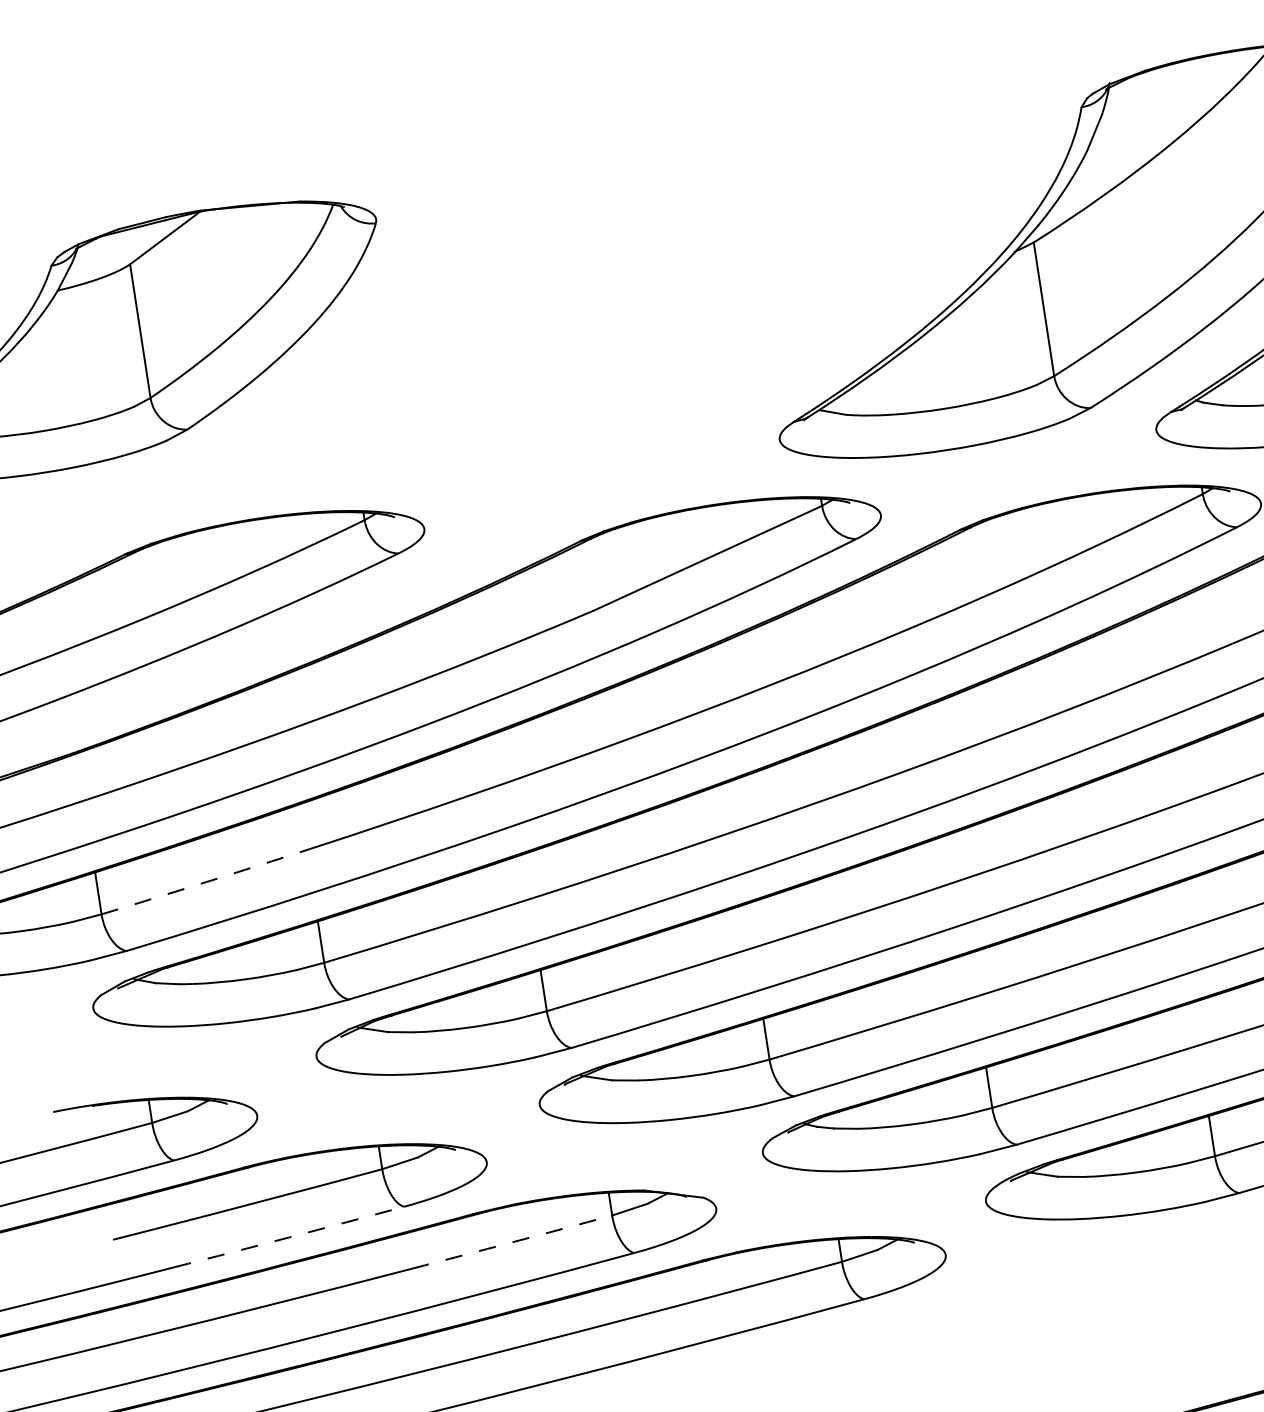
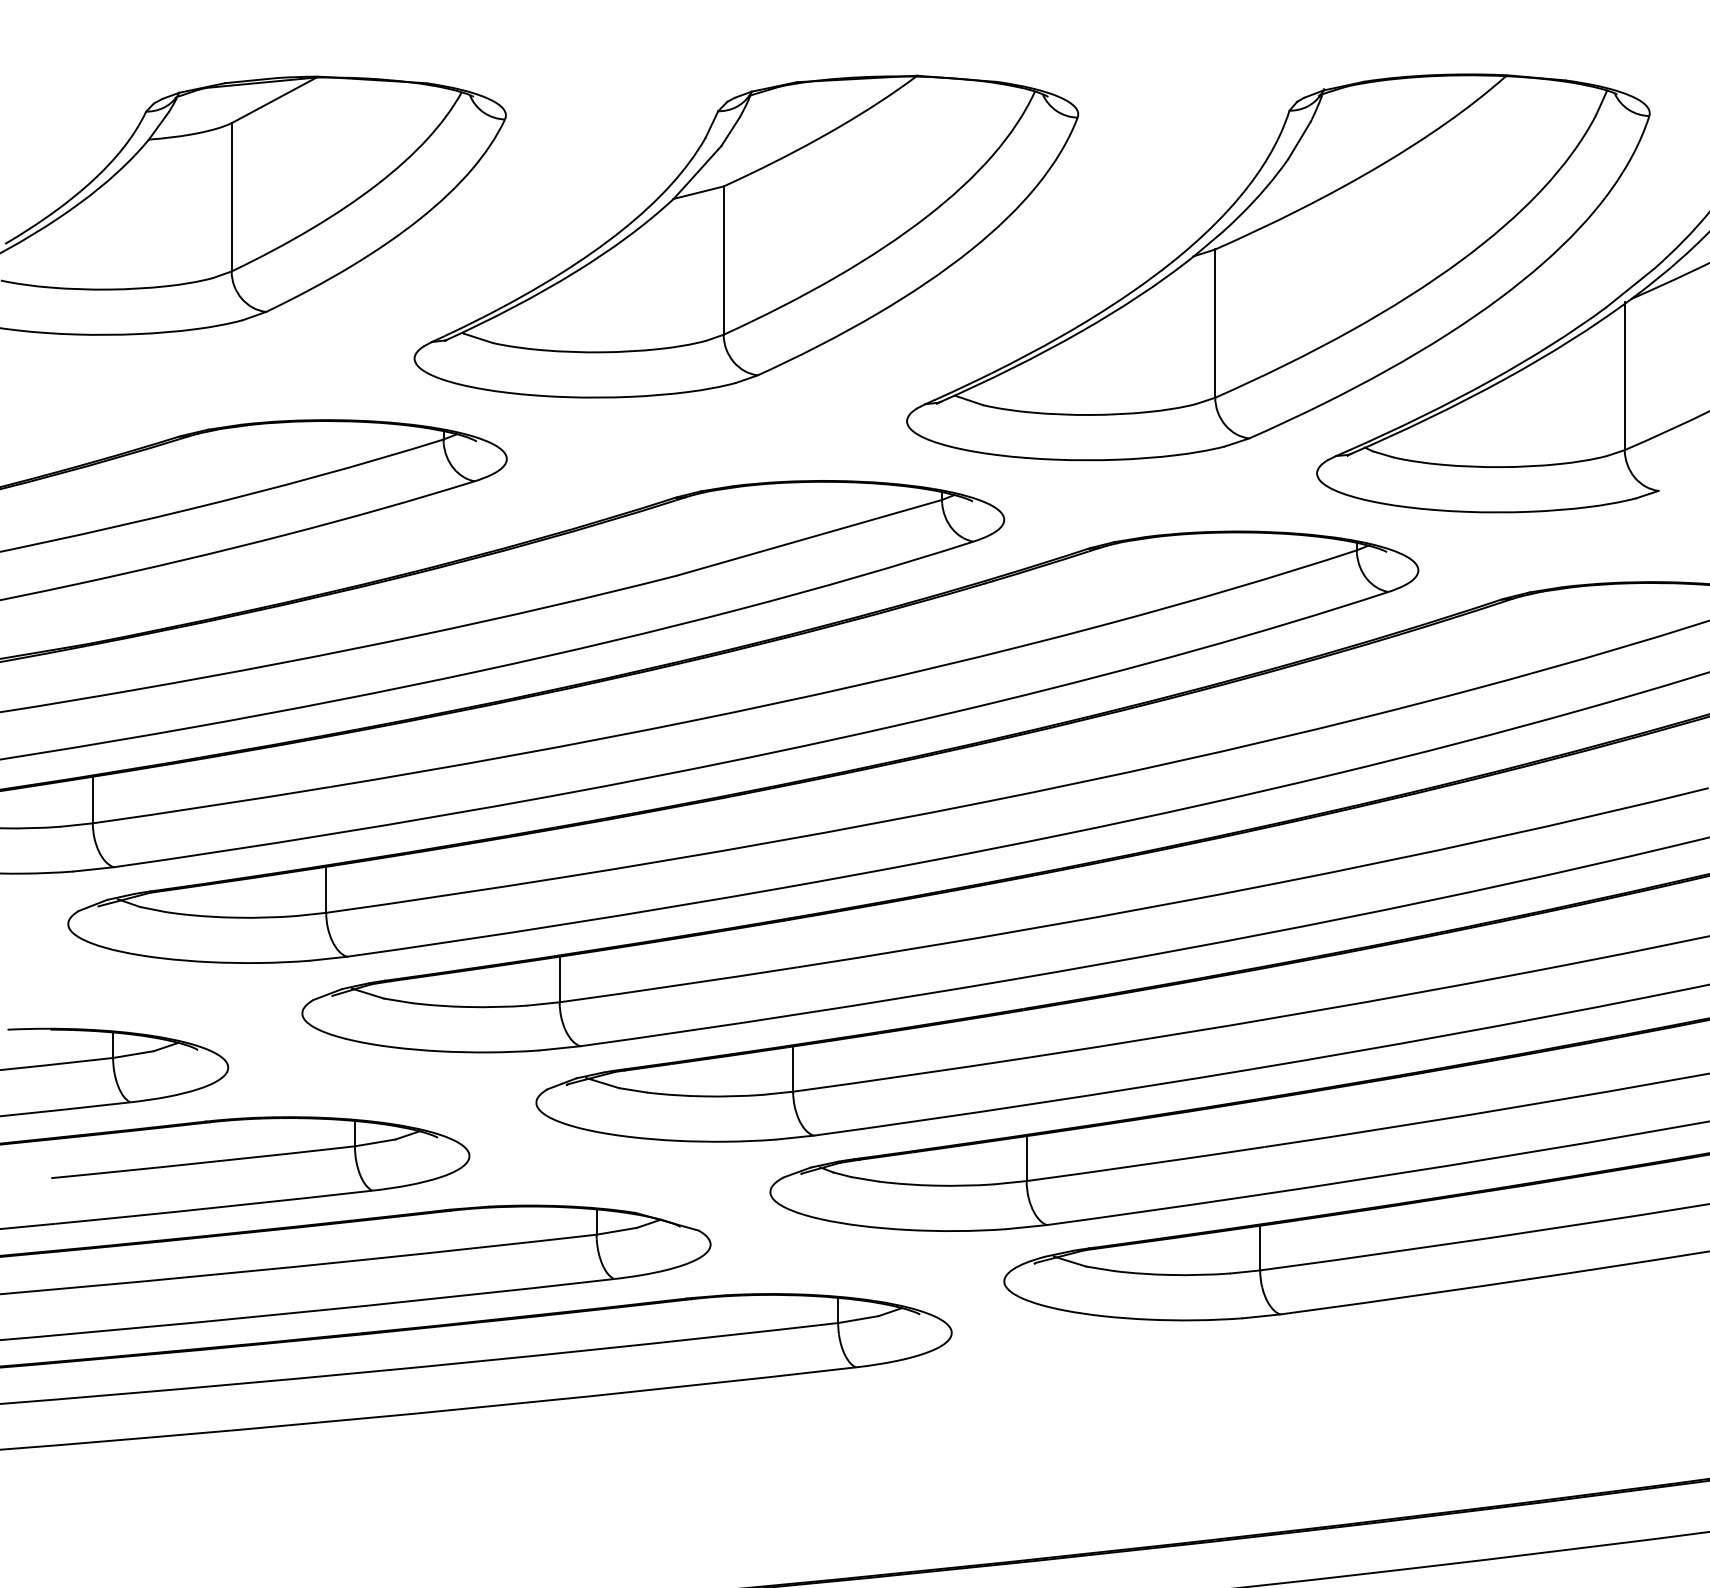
part: (609, 295) -> (746, 236), added
arc: (206, 881) -> (211, 805), dashed -> solid
arc: (288, 1237) -> (242, 1204), dashed -> solid
arc: (512, 1242) -> (483, 1247), dashed -> solid

